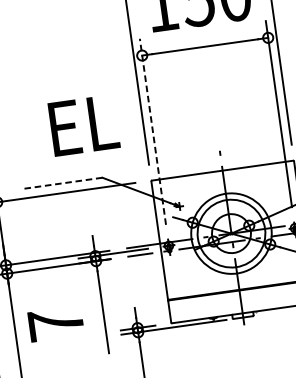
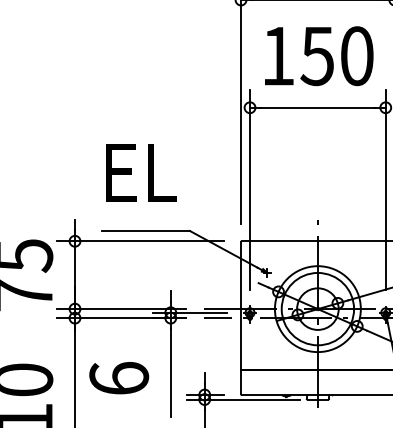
text: (84, 125) -> (141, 172), moved
line: (153, 131) -> (250, 189), dashed -> solid
line: (61, 183) -> (145, 230), dashed -> solid
text: (56, 323) -> (119, 378), 7 -> 6

